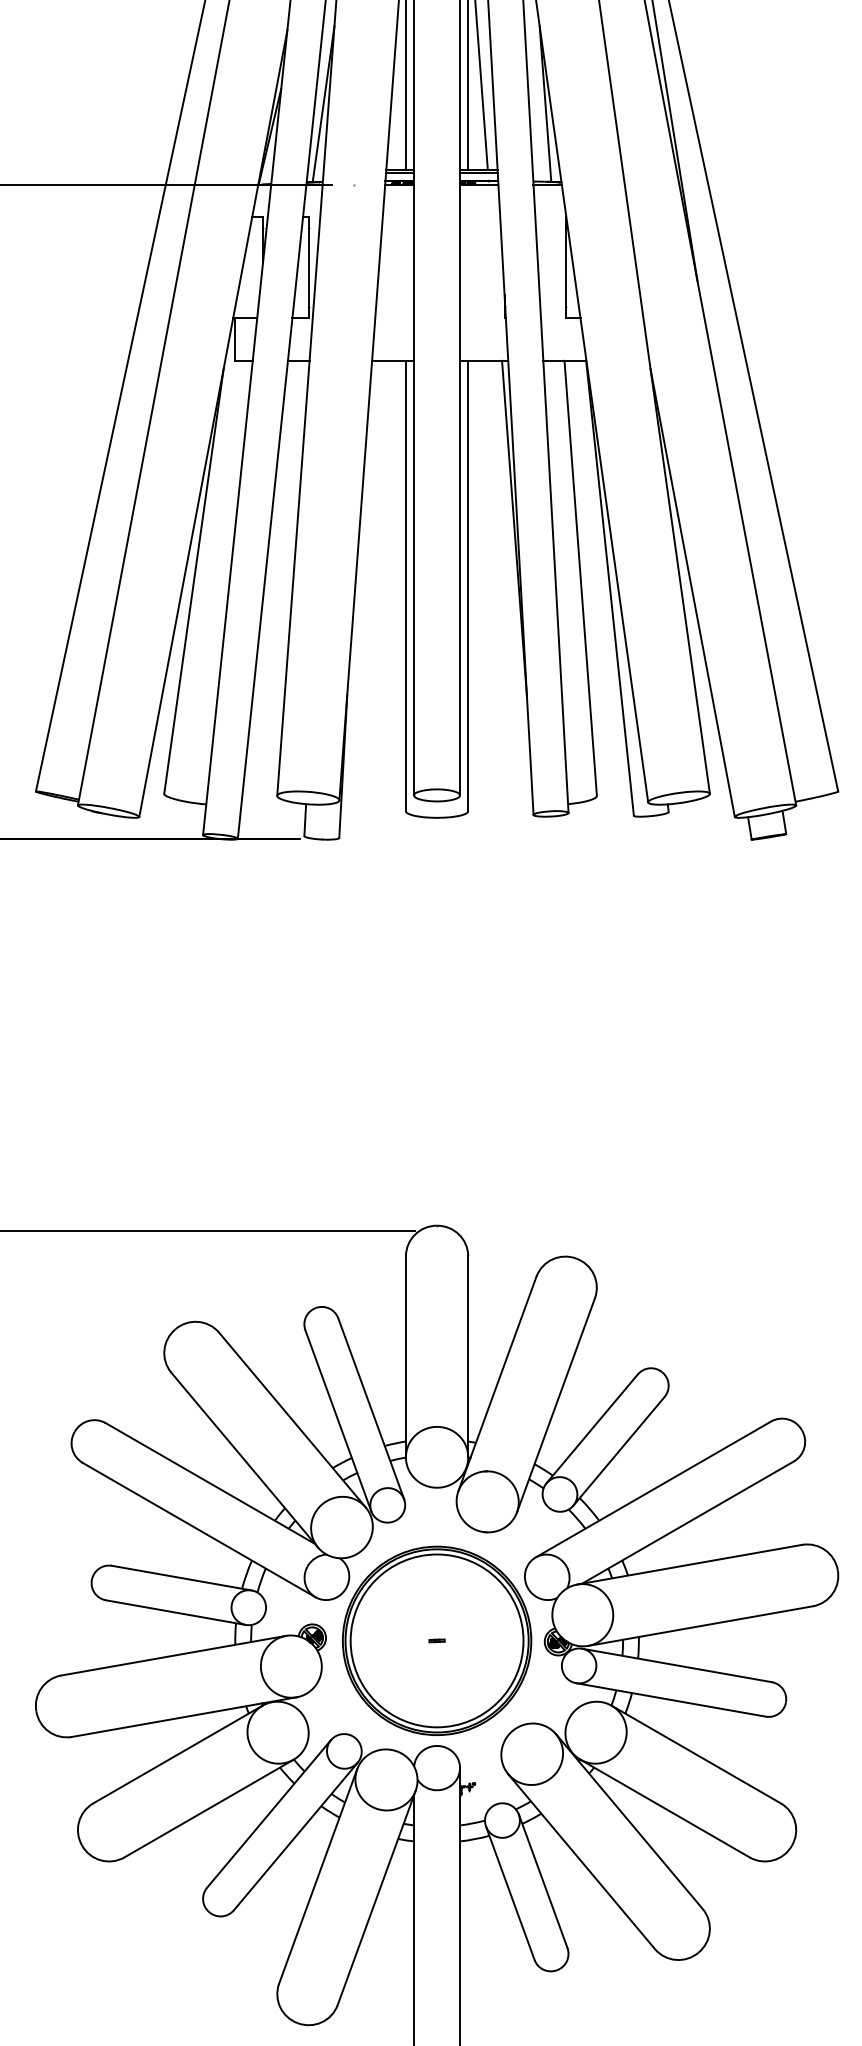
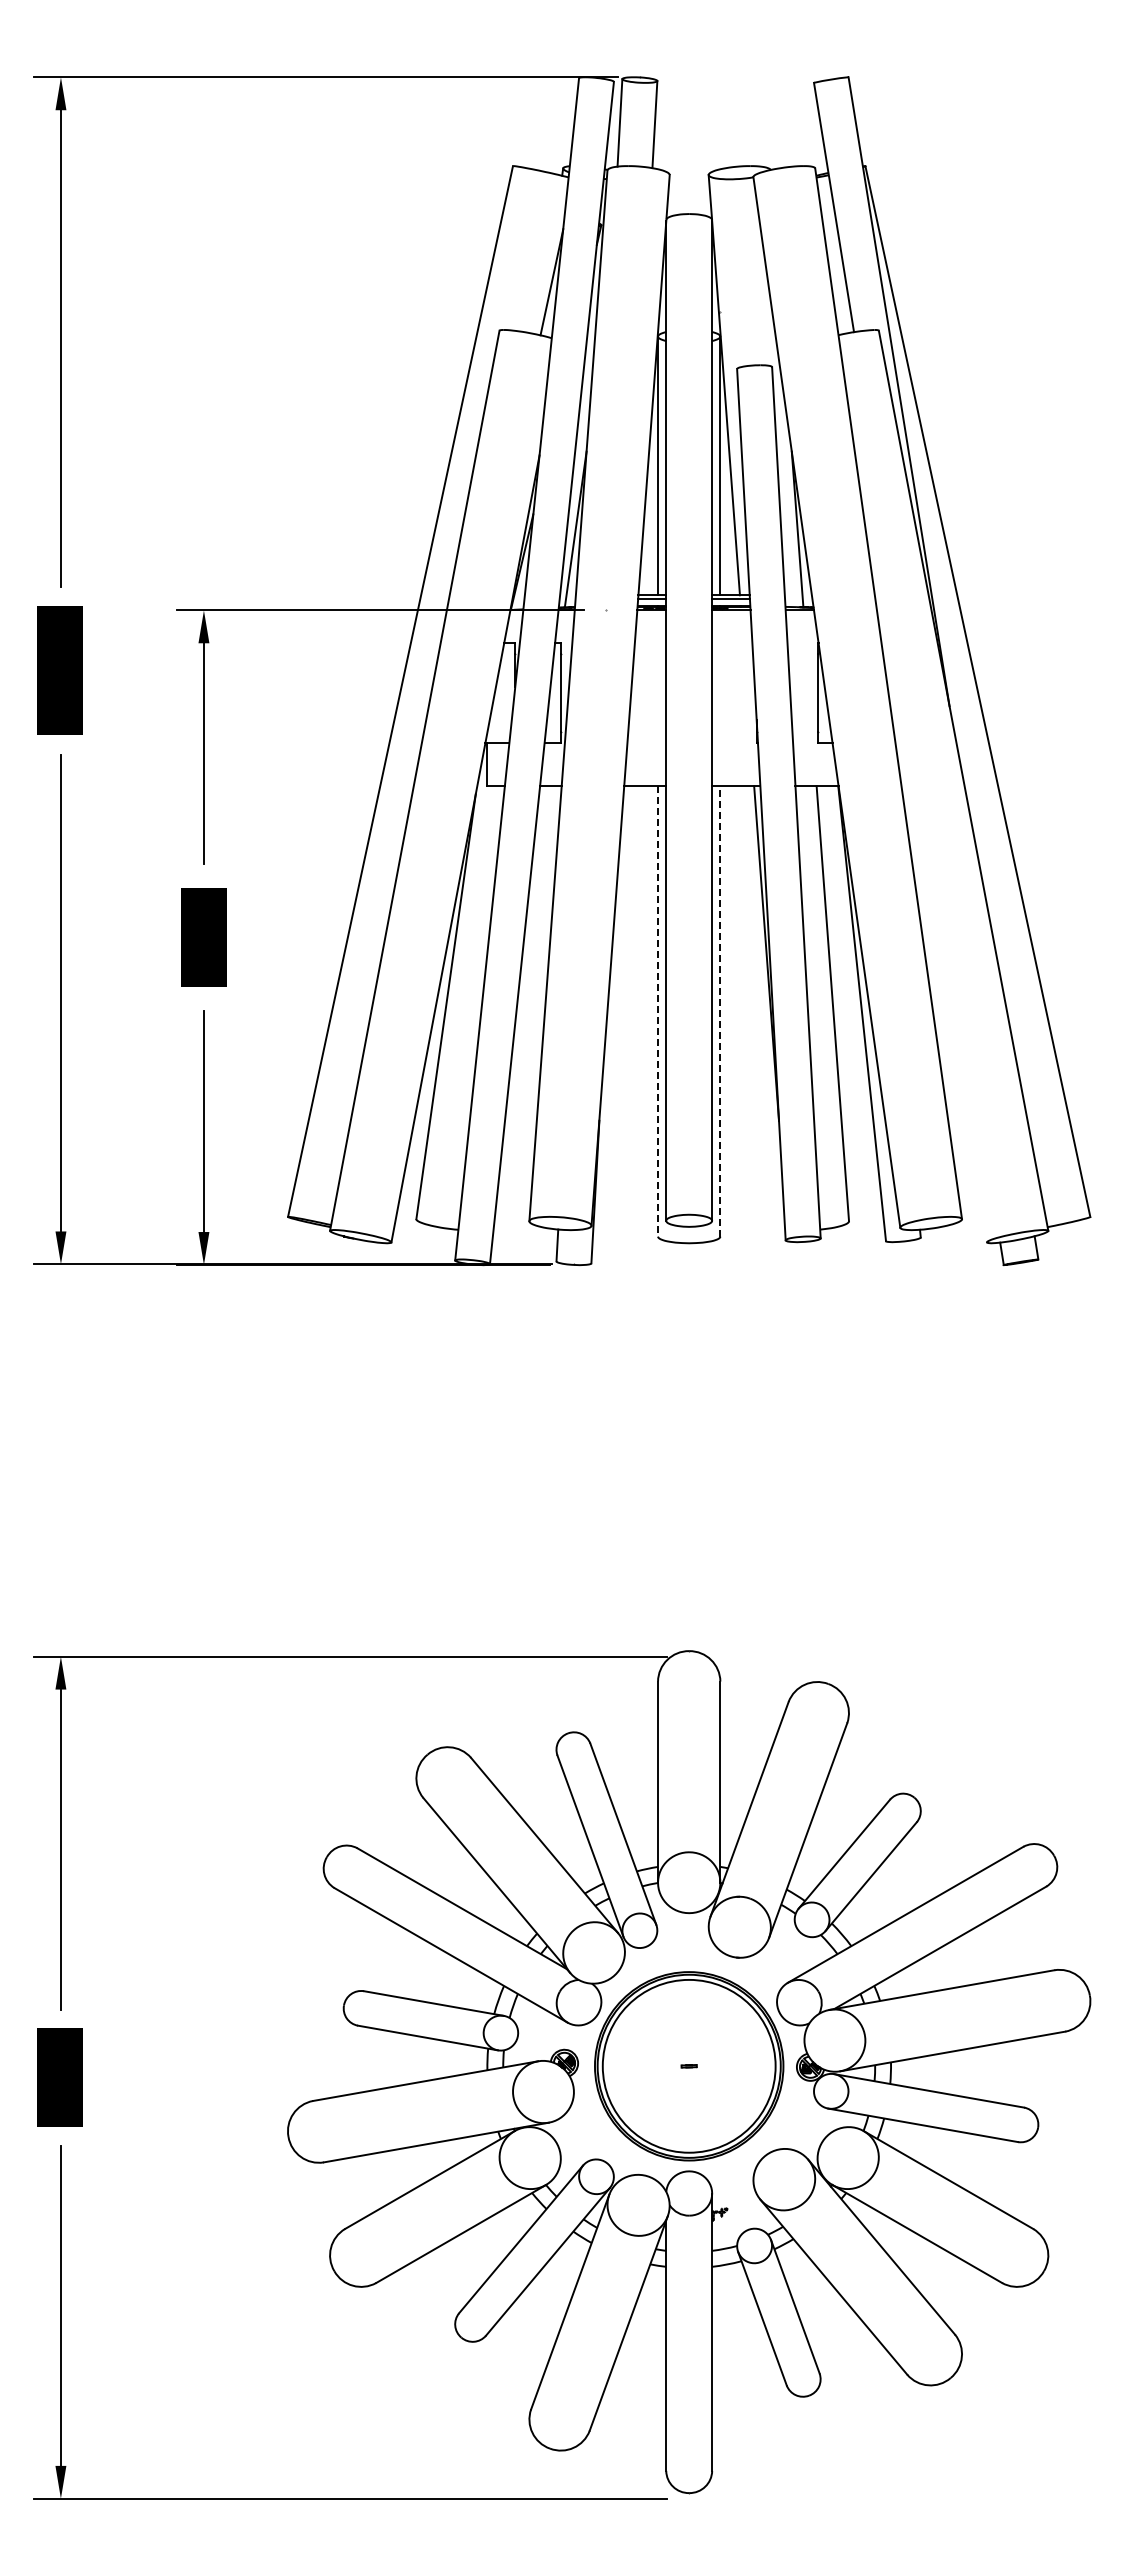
line: (468, 585) -> (720, 1010), solid -> dashed
line: (406, 586) -> (658, 1011), solid -> dashed
line: (692, 593) -> (944, 1018), removed

